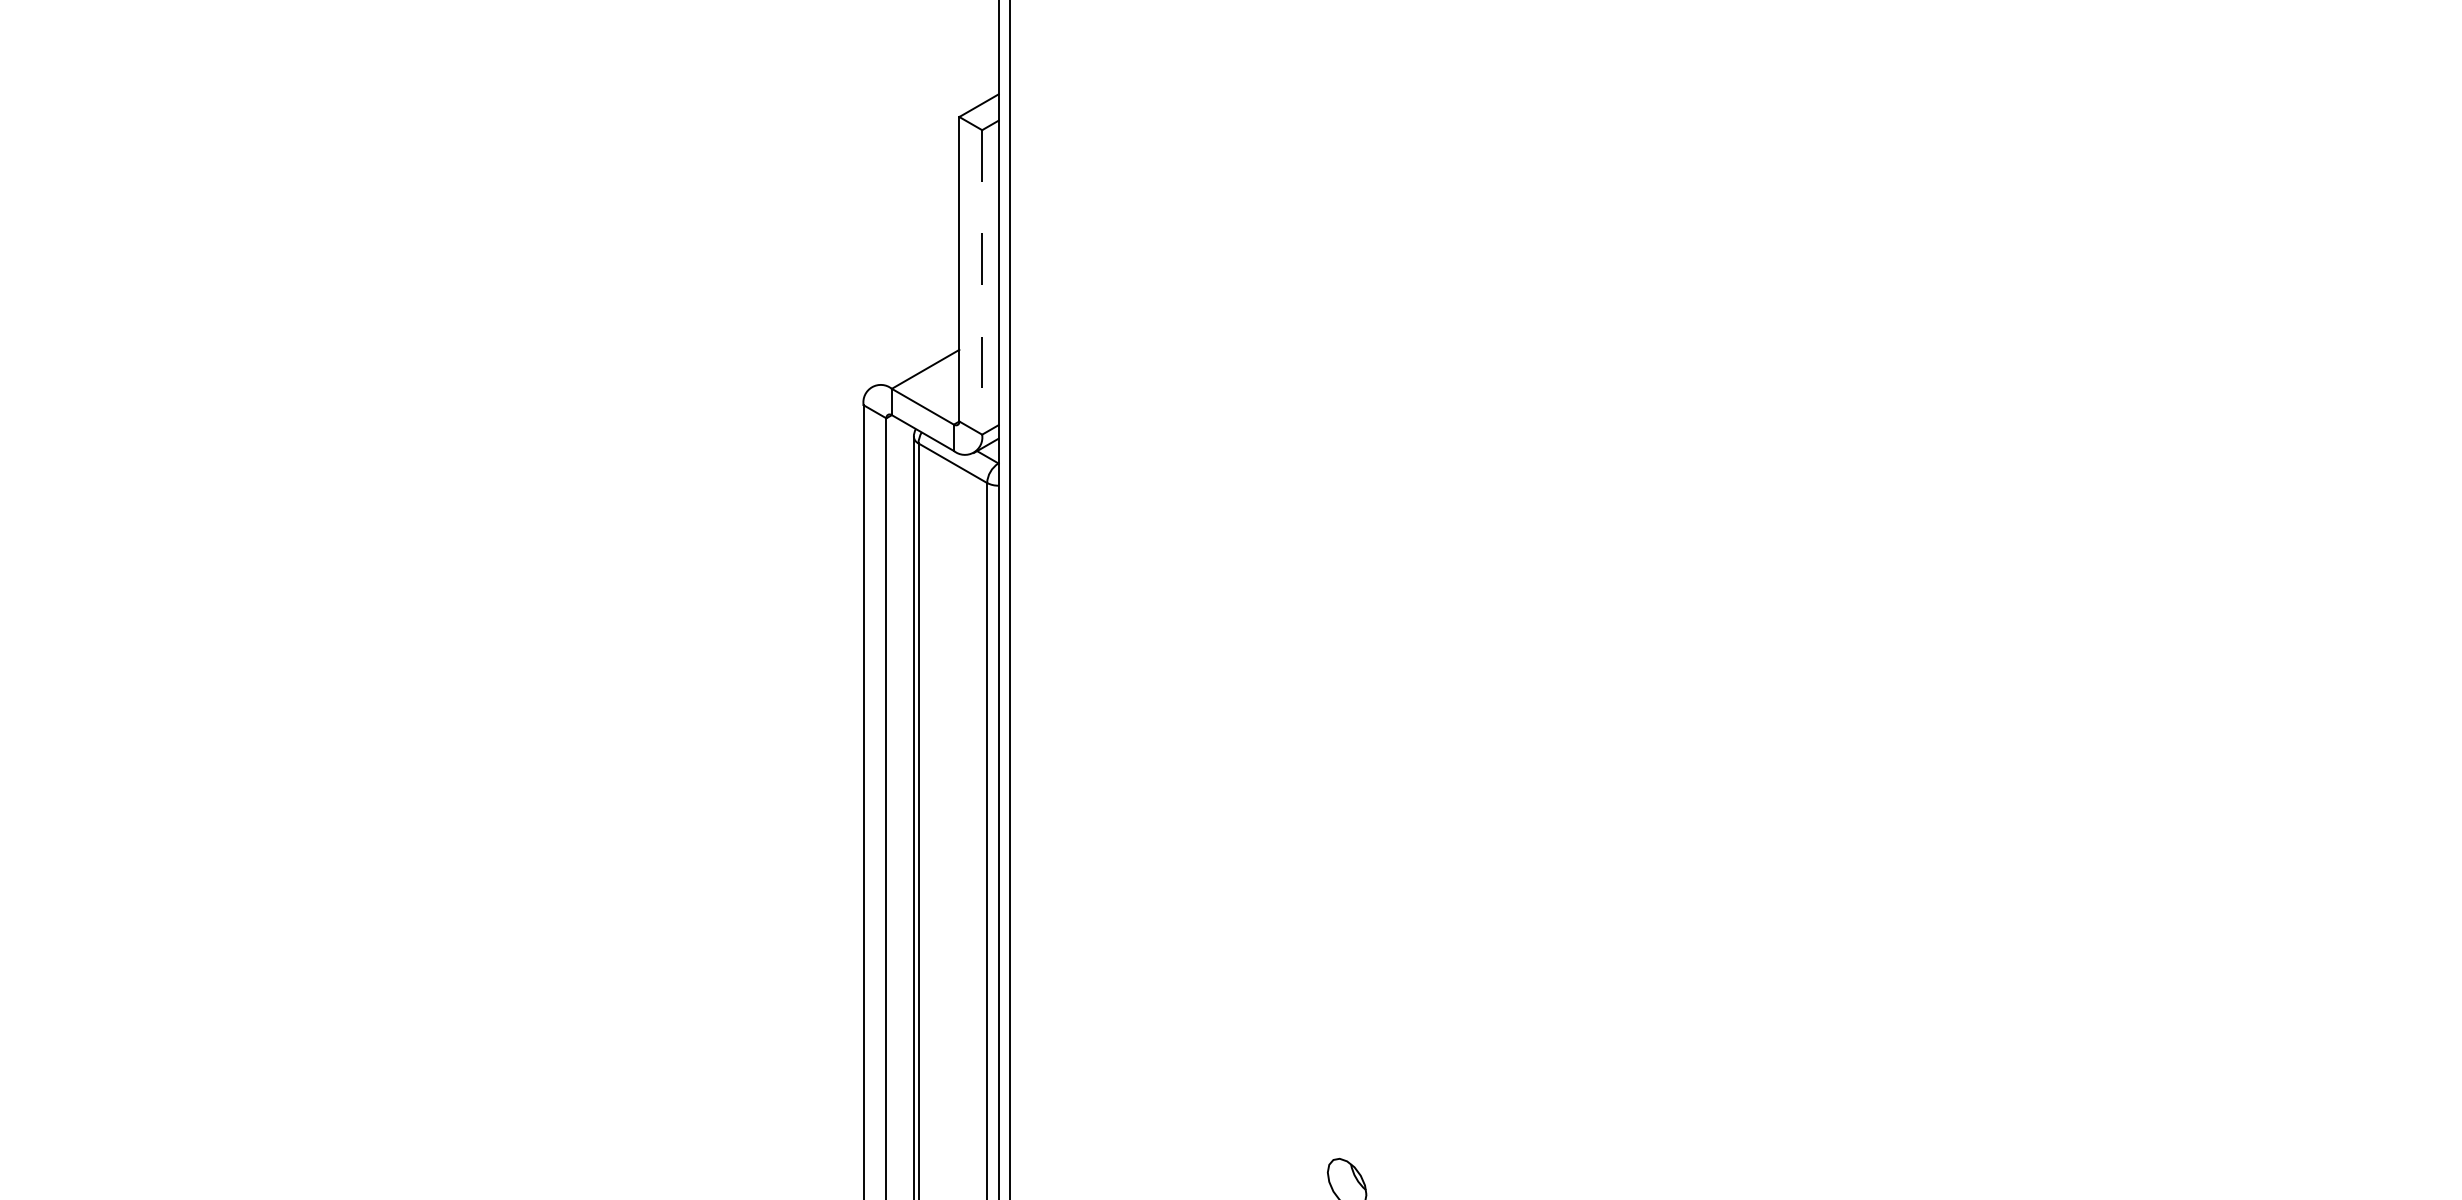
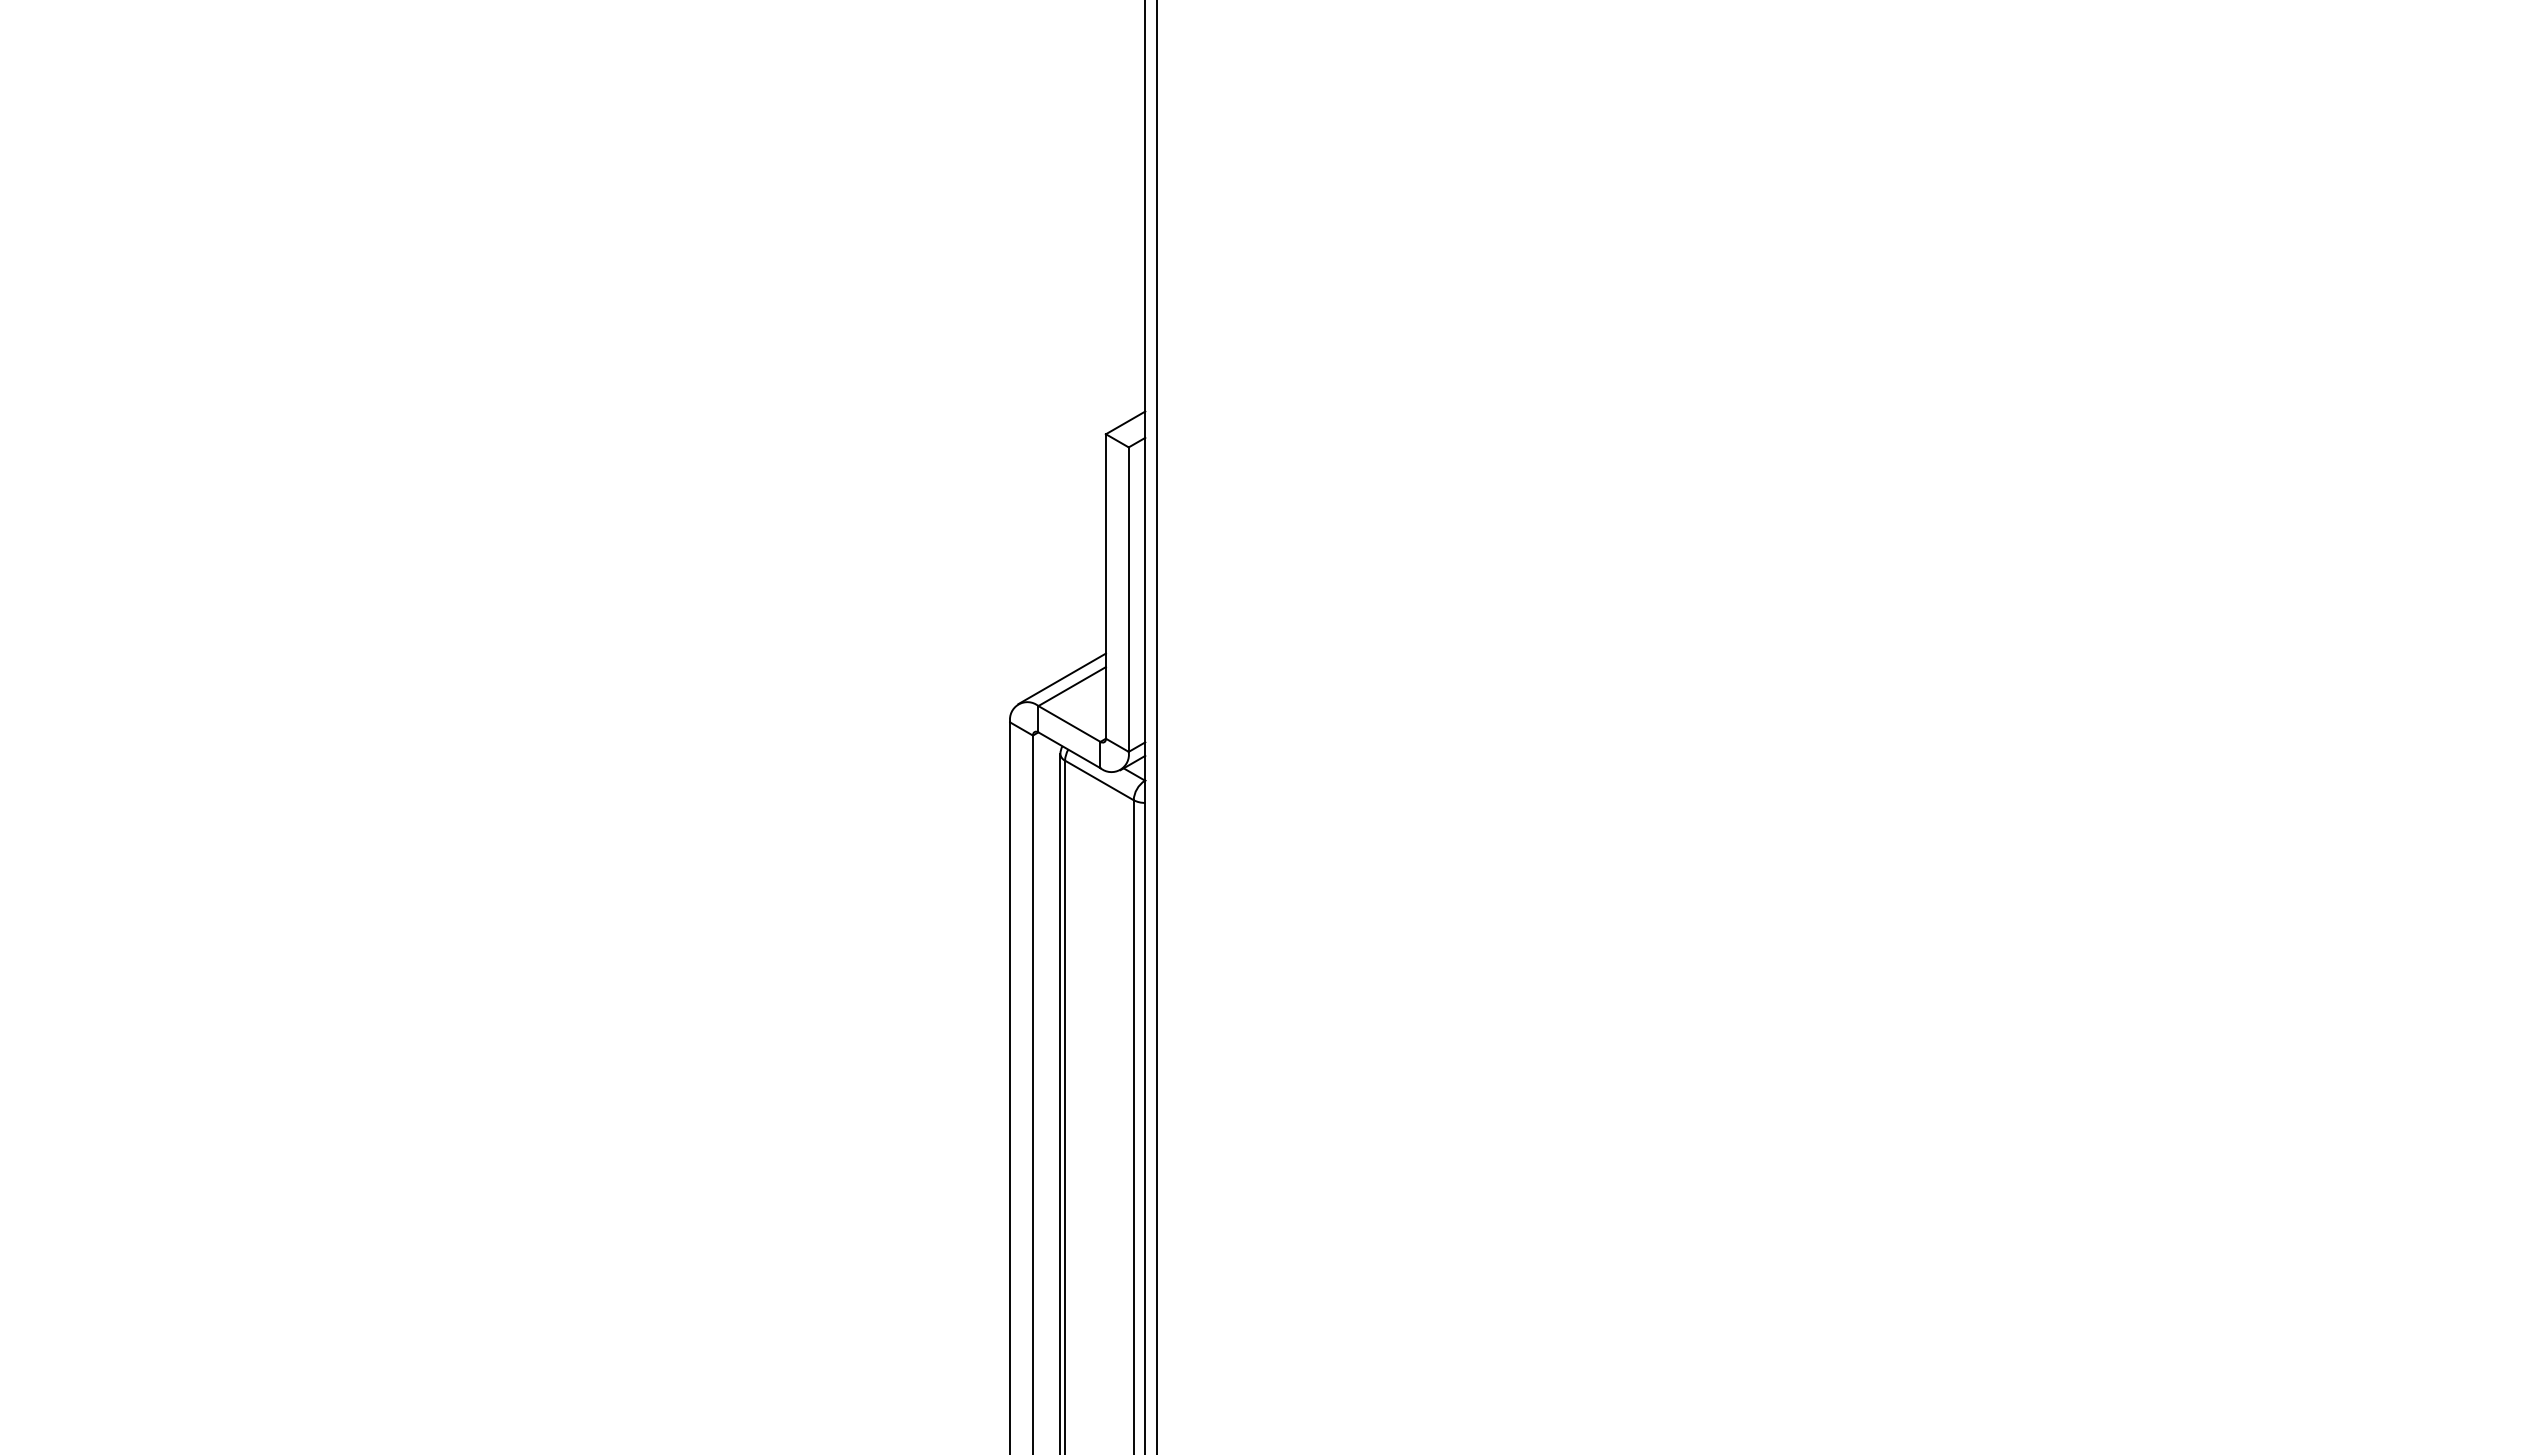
line: (981, 283) -> (1128, 600), dashed -> solid
line: (914, 361) -> (1061, 678), added

